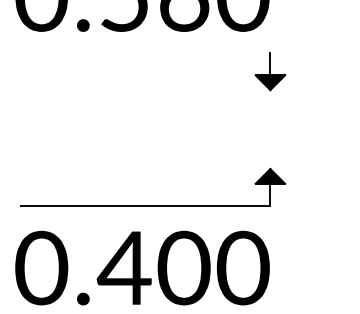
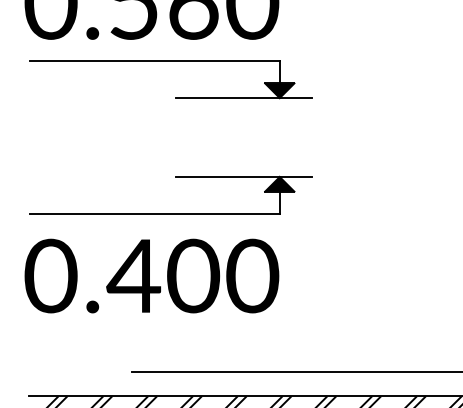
line: (145, 53) -> (154, 61), added
line: (235, 90) -> (244, 98), added
line: (235, 169) -> (244, 177), added

